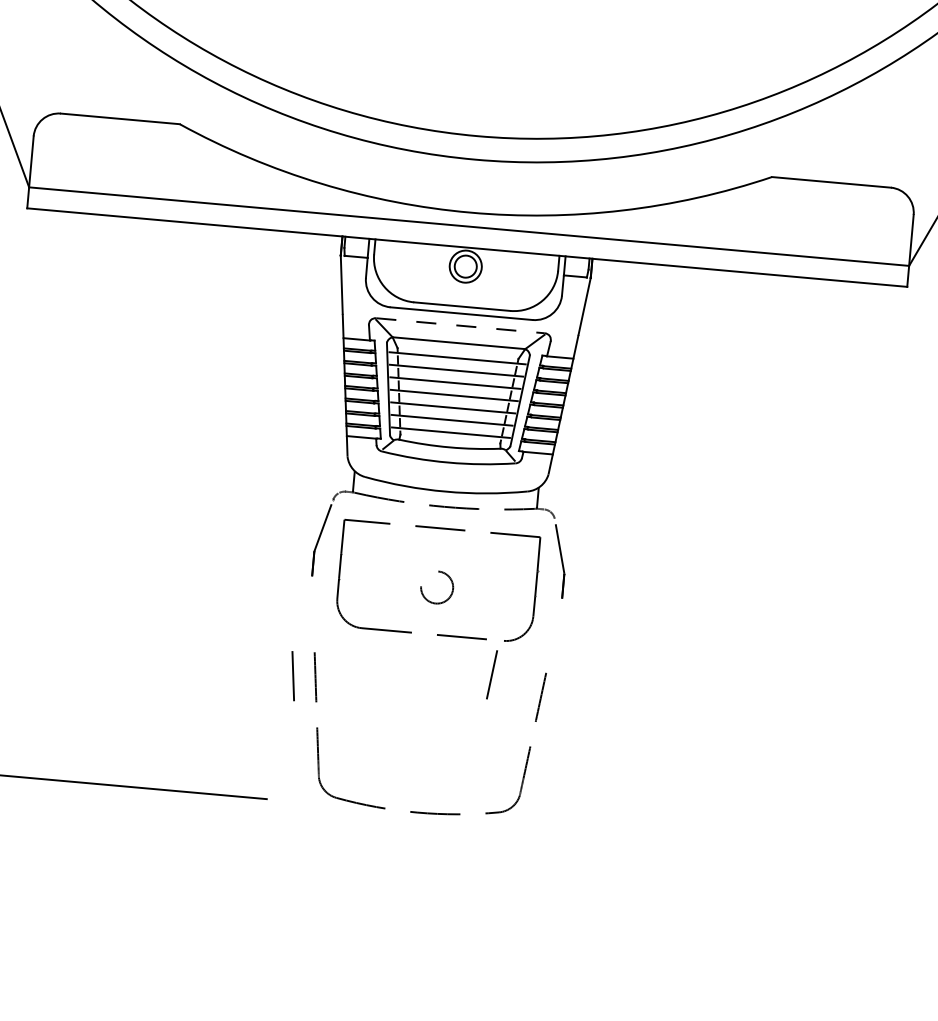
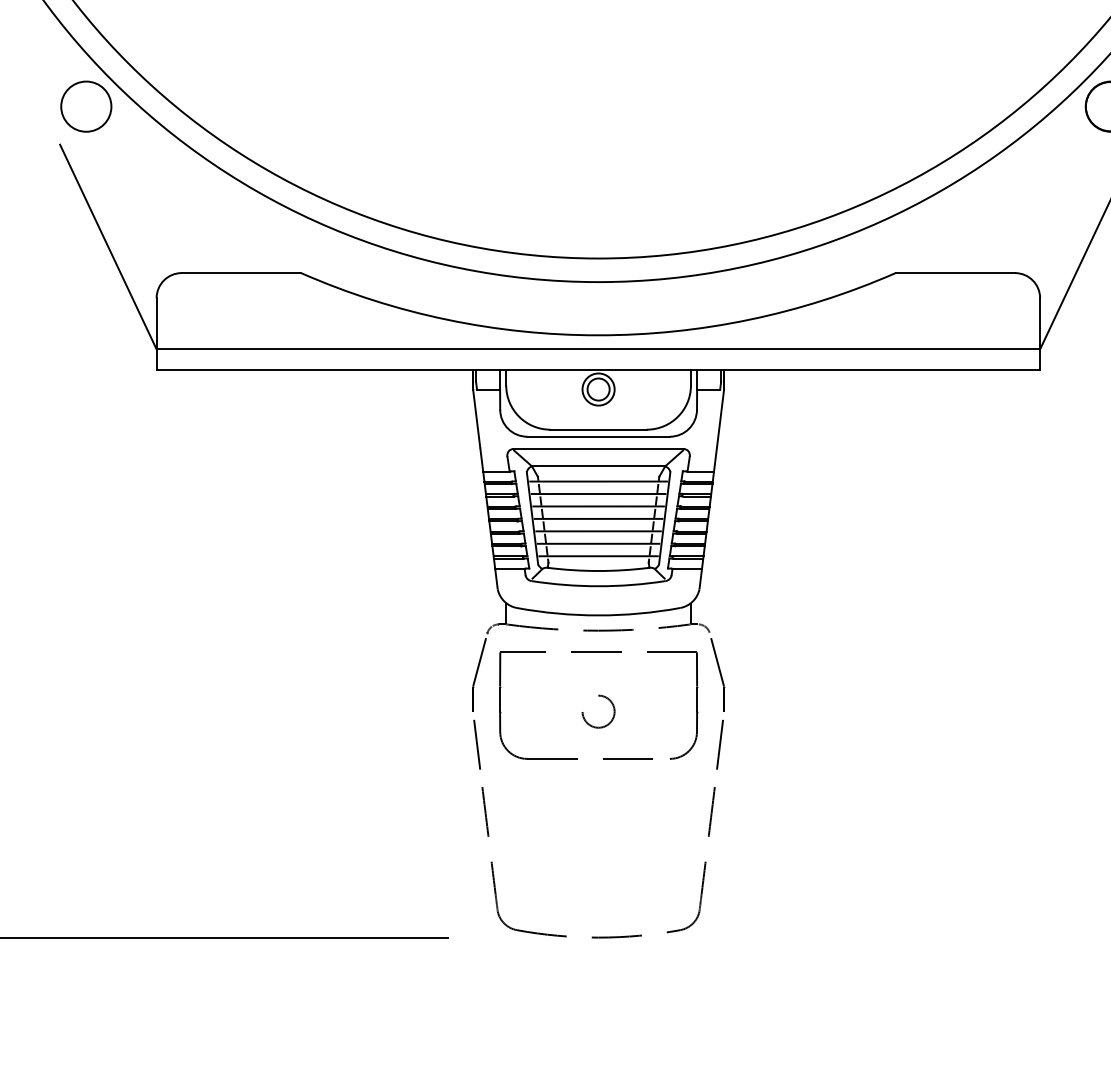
line: (460, 325) -> (598, 448), dashed -> solid
line: (491, 674) -> (719, 744), moved
line: (292, 675) -> (476, 744), moved

